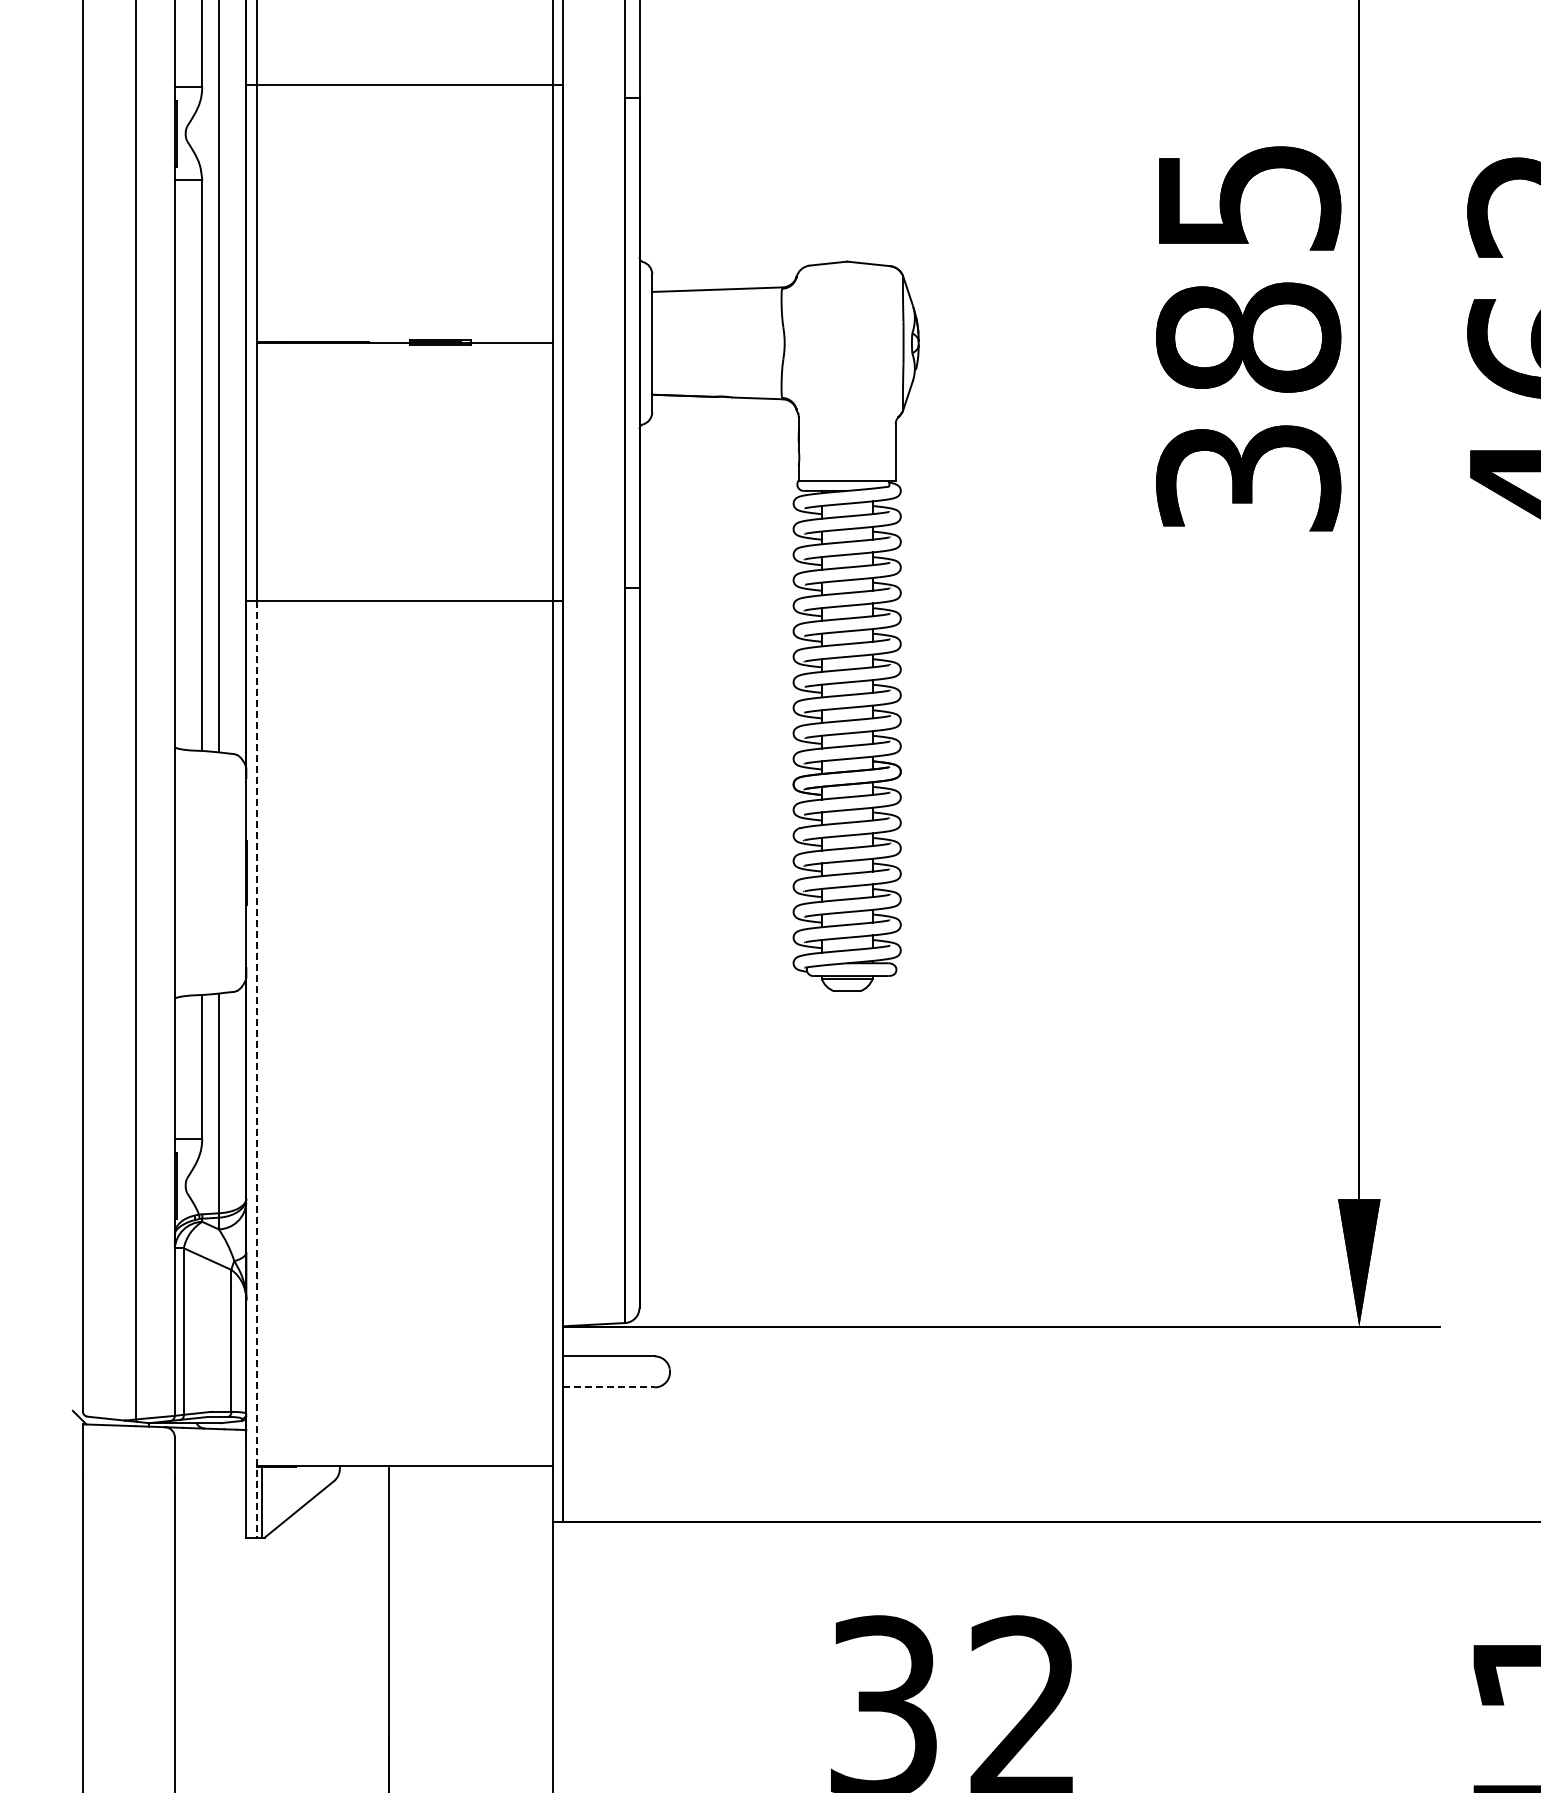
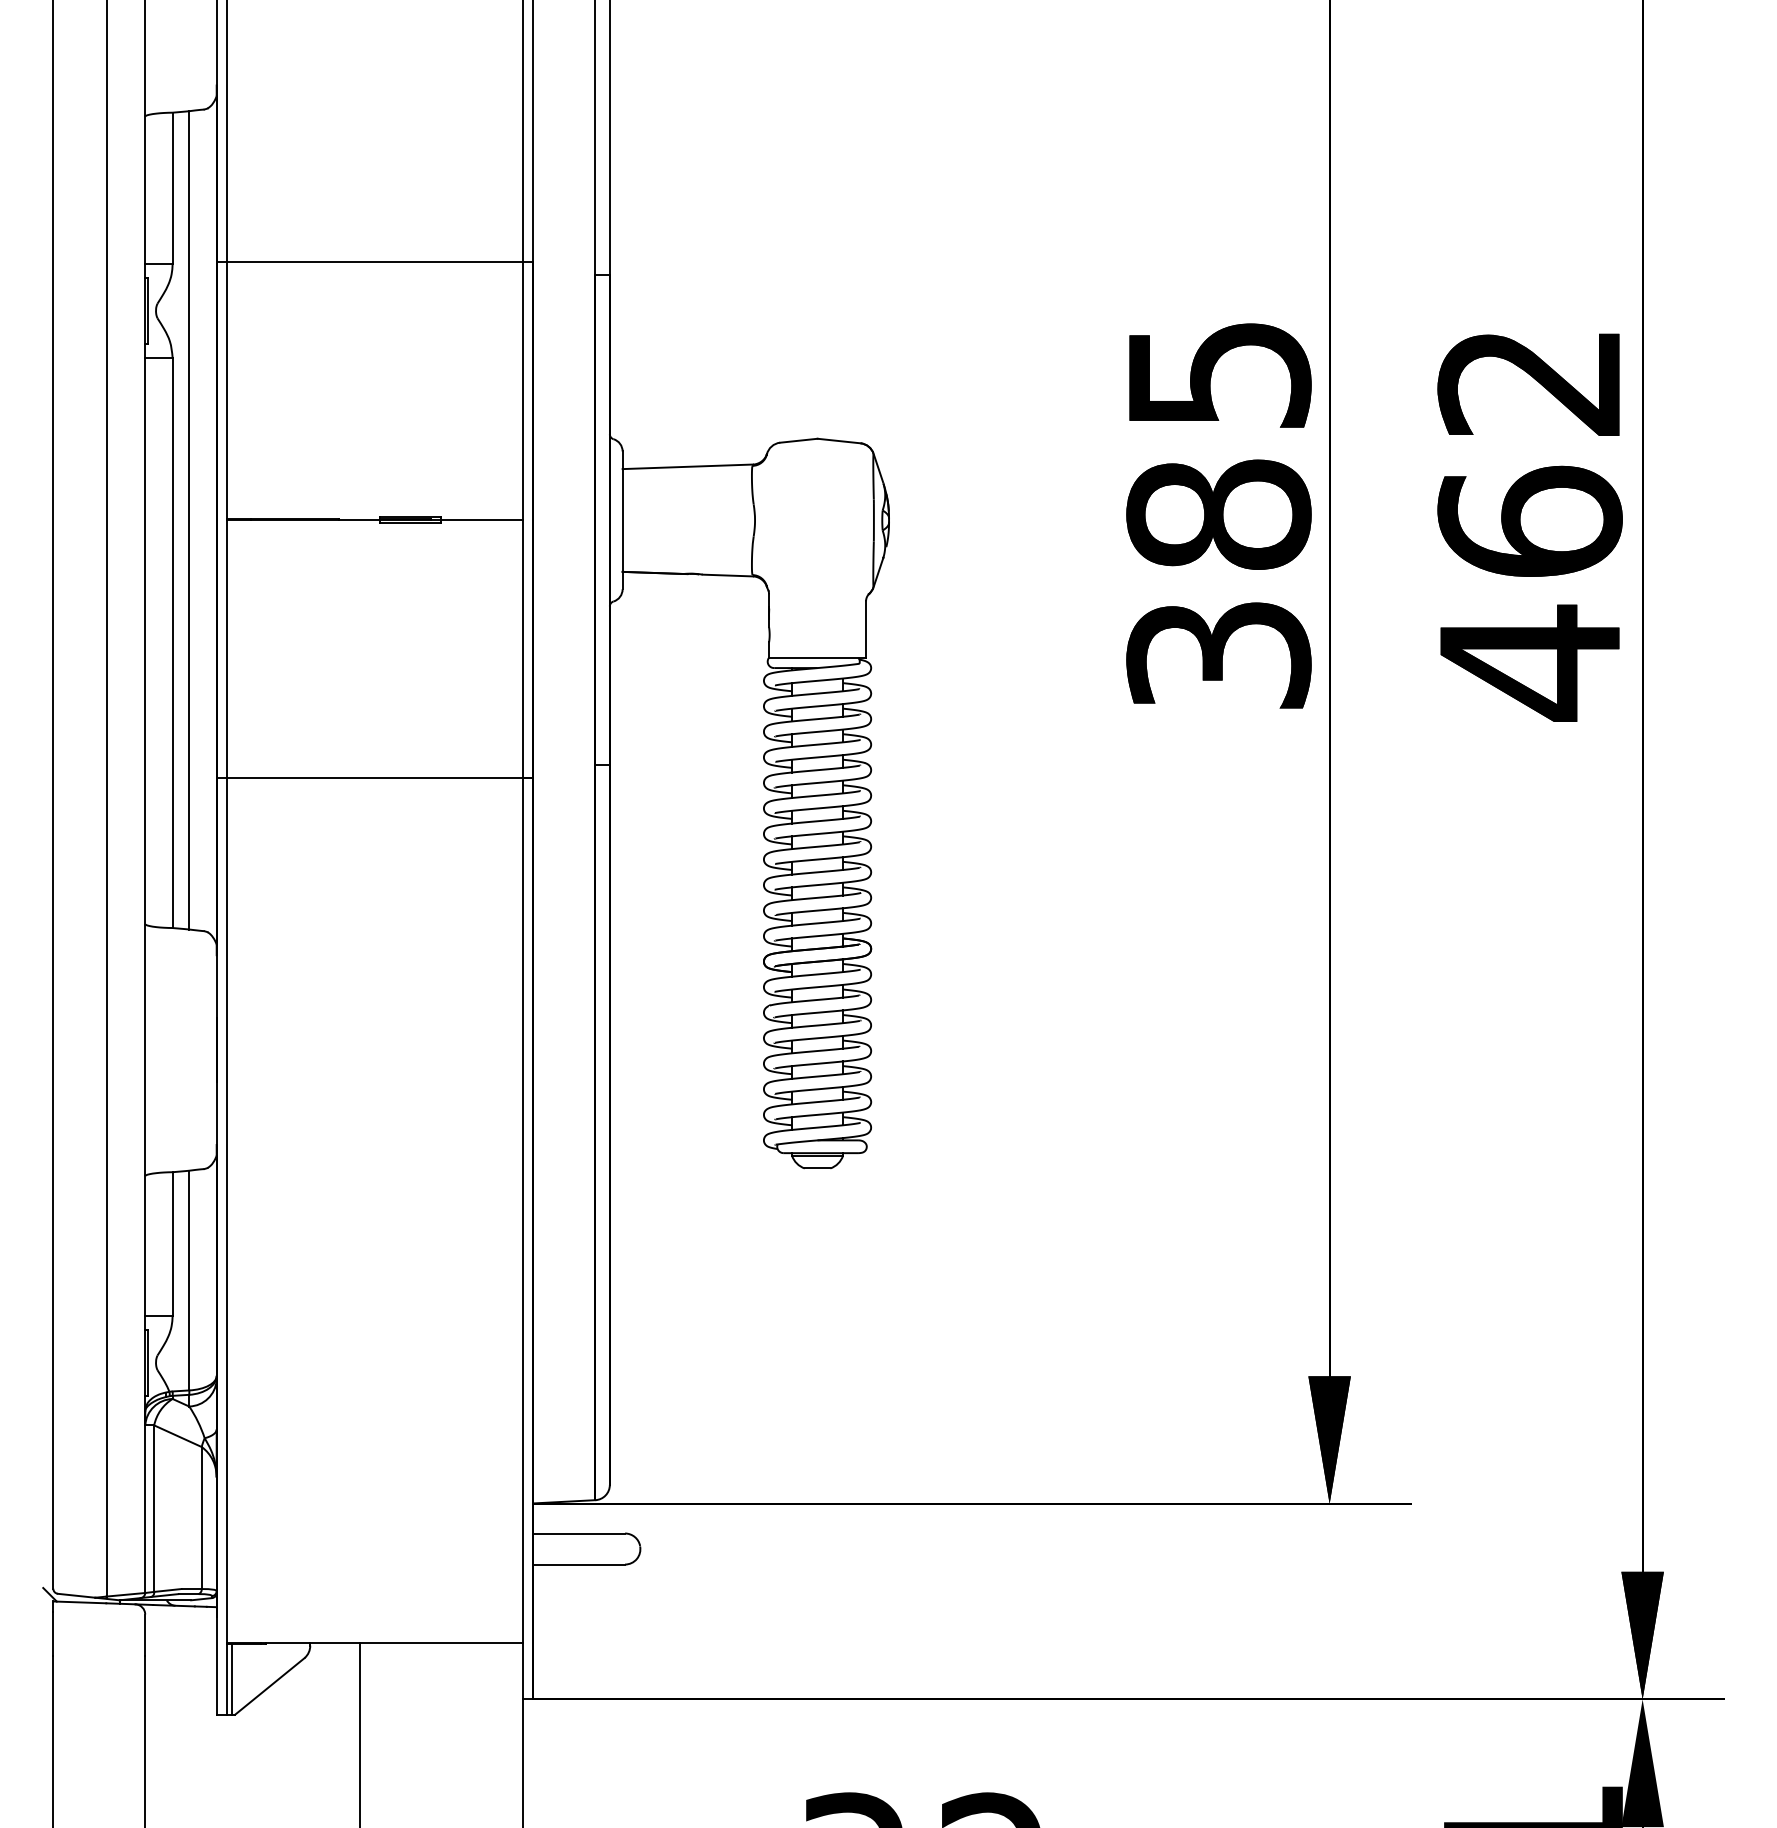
line: (256, 1069) -> (226, 1246), dashed -> solid
line: (609, 1387) -> (579, 1564), dashed -> solid

